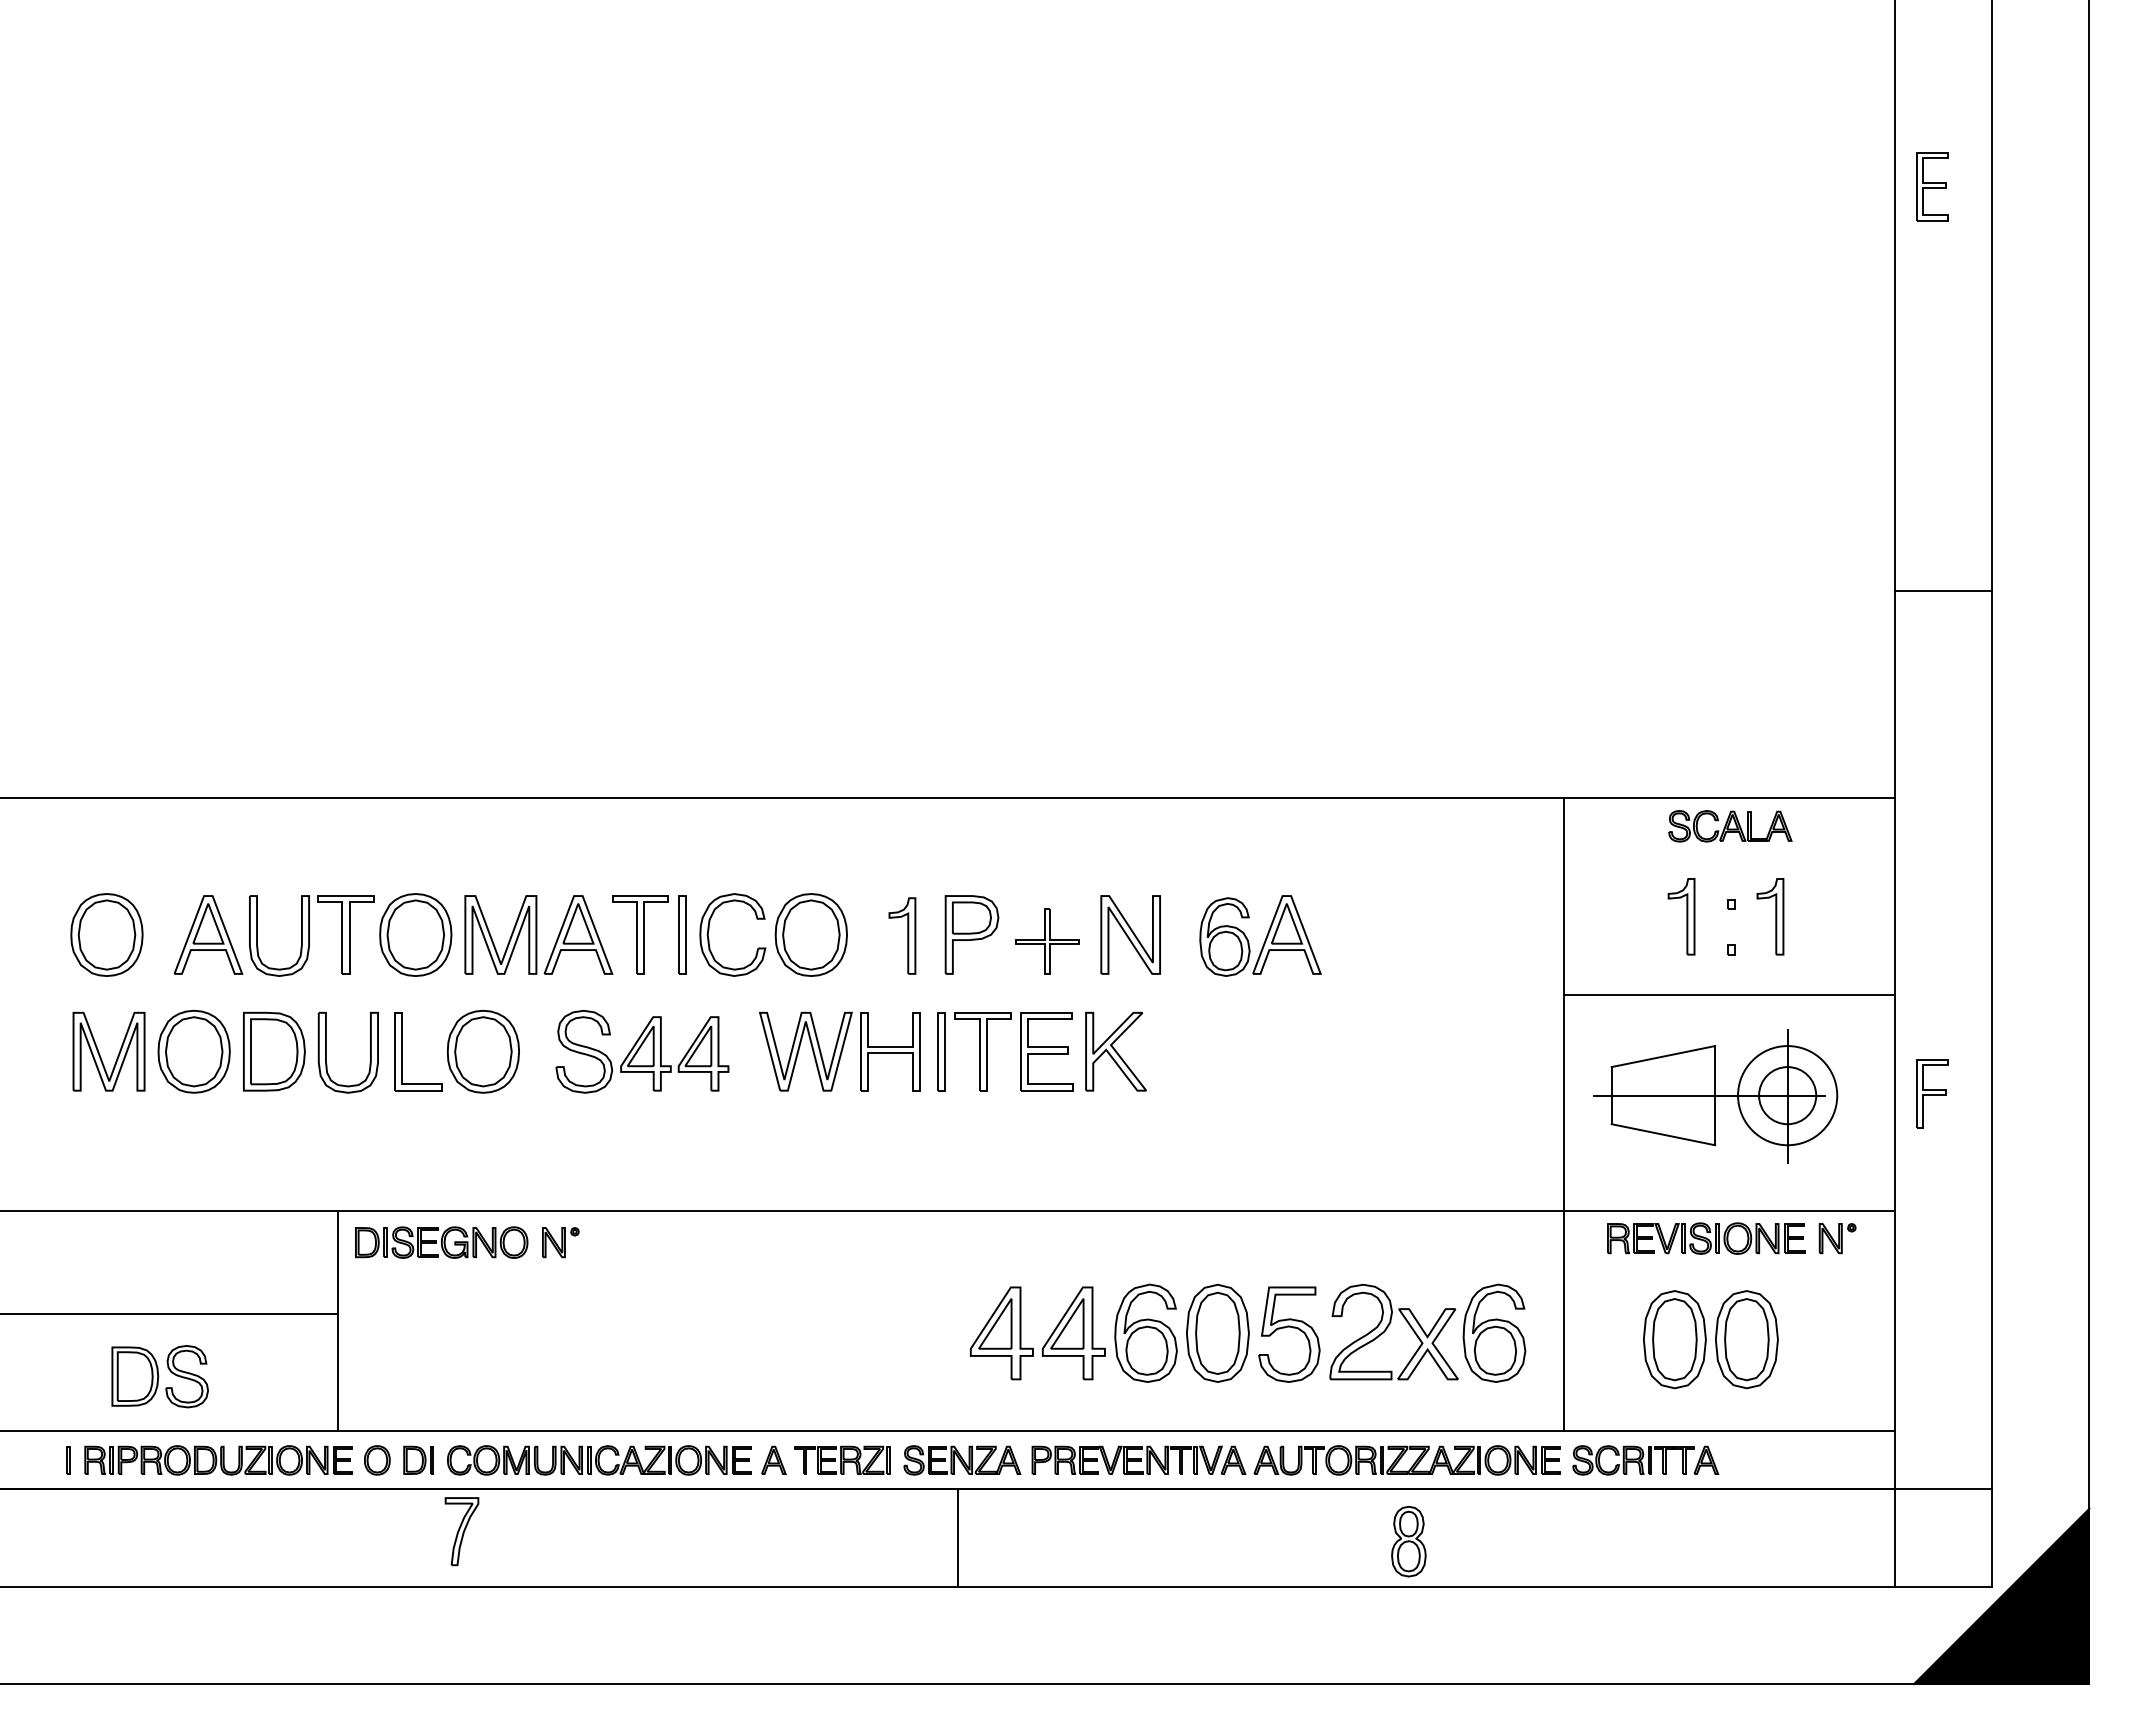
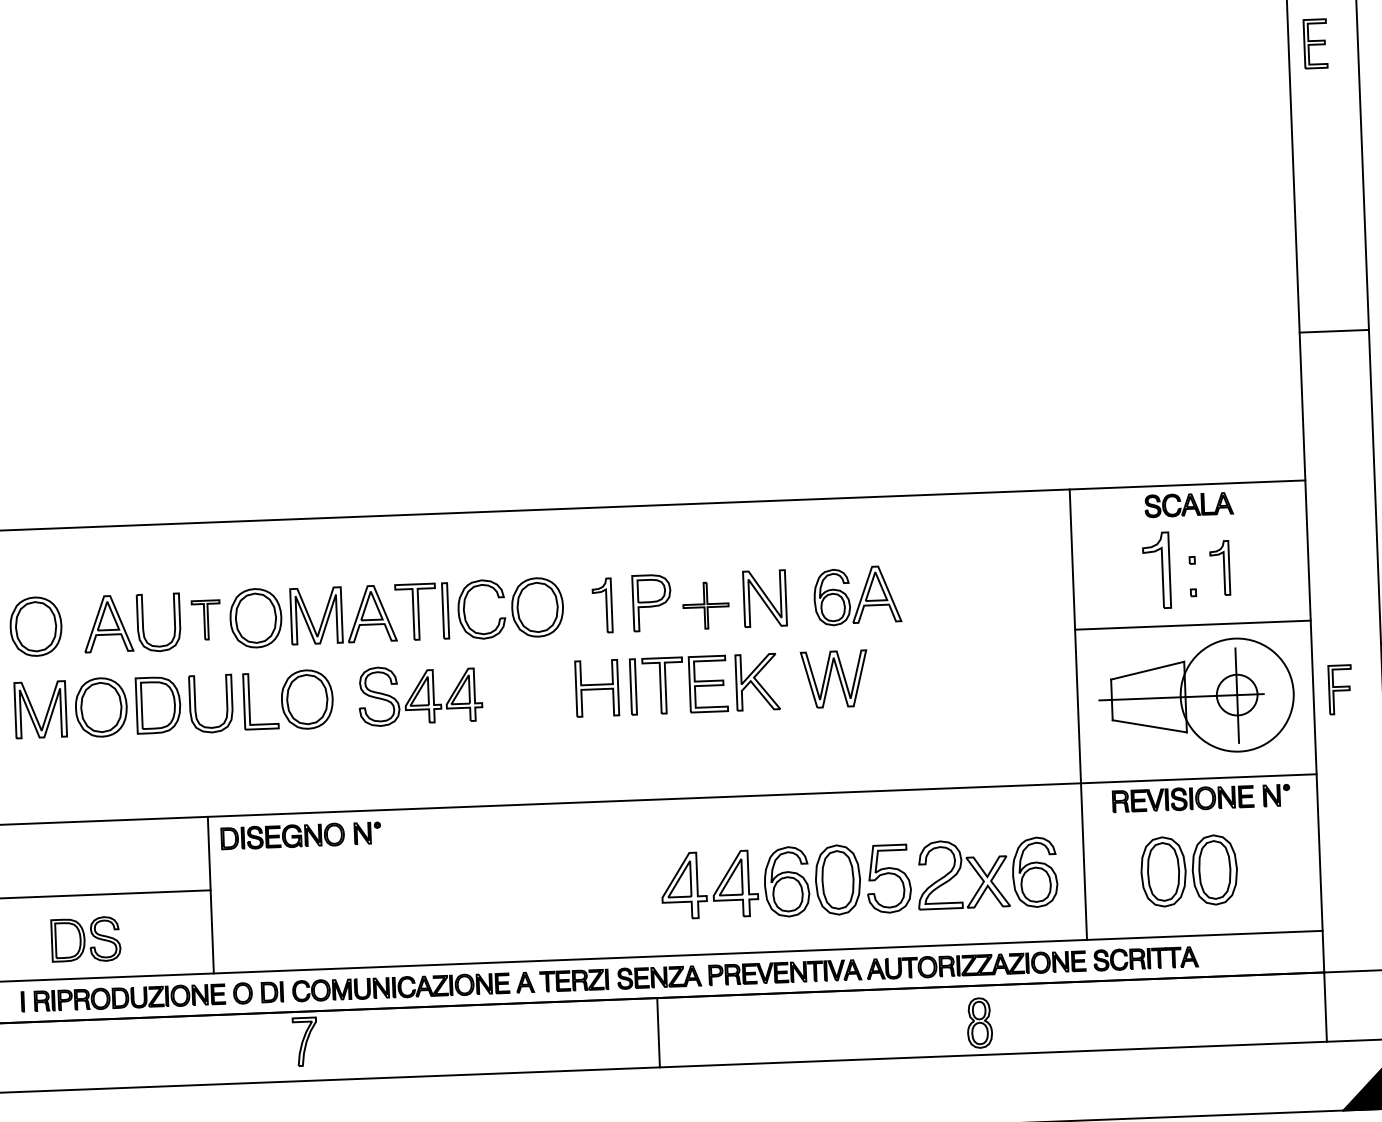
part: (1681, 916) -> (1156, 570), size x1.4
part: (345, 934) -> (205, 619), size x0.7
part: (799, 1050) -> (829, 678), moved
circle: (1787, 1095) -> (1237, 695), size x1.6

